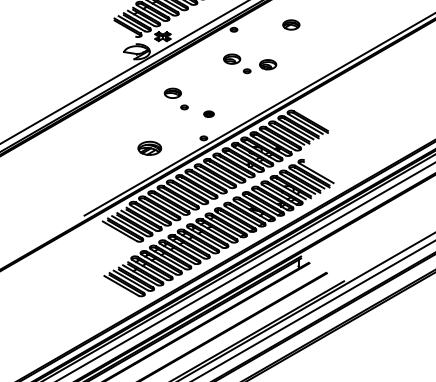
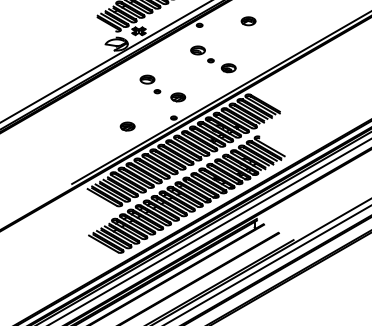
part: (267, 65) -> (228, 68), moved
part: (209, 114) -> (178, 97), size x1.67
part: (149, 148) -> (127, 126), size x0.71

